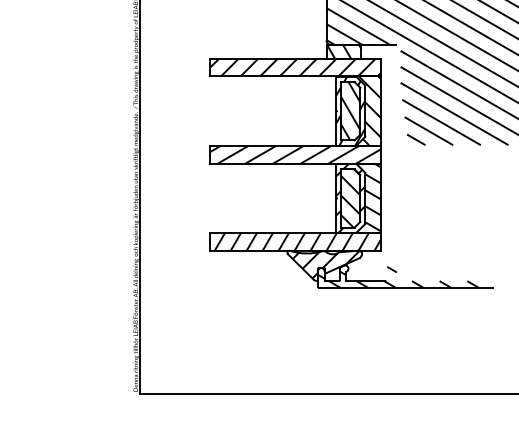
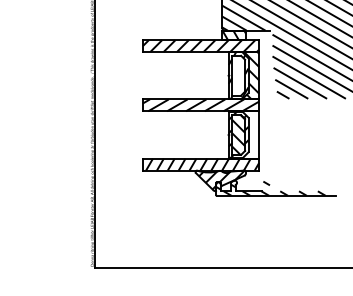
hatch: (350, 110) -> (238, 75), removed
hatch: (363, 197) -> (247, 134), removed

